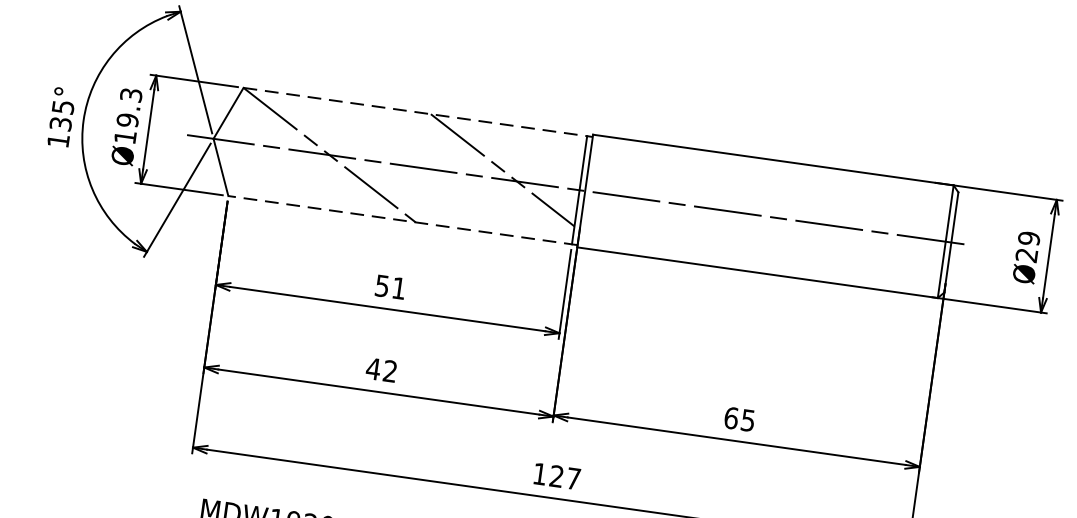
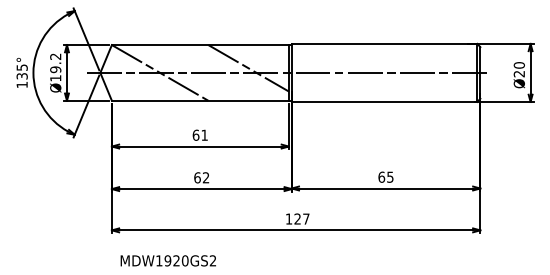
text: (132, 94) -> (56, 56), Ø19.3 -> Ø19.2
line: (417, 113) -> (201, 45), dashed -> solid
line: (402, 219) -> (201, 100), dashed -> solid
text: (1029, 238) -> (519, 65), Ø29 -> Ø20
text: (381, 284) -> (195, 134), 51 -> 61
text: (371, 368) -> (196, 177), 42 -> 62

